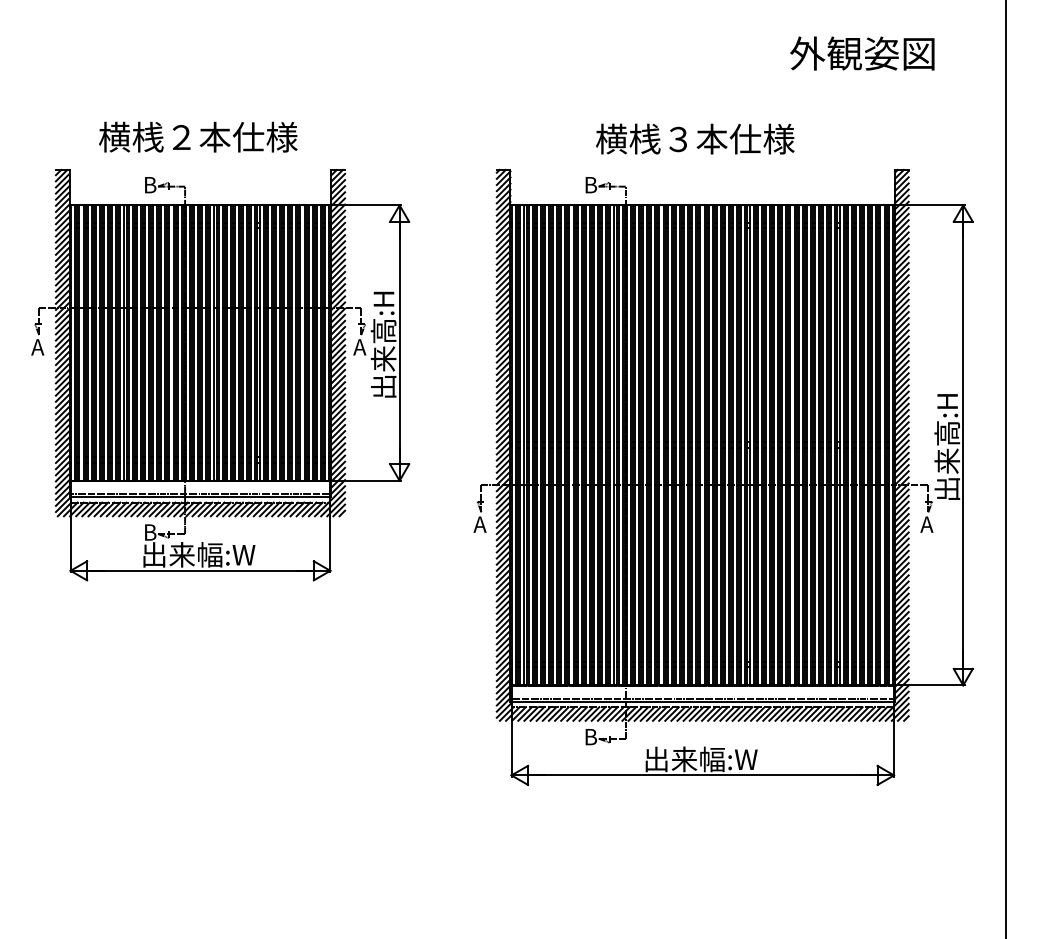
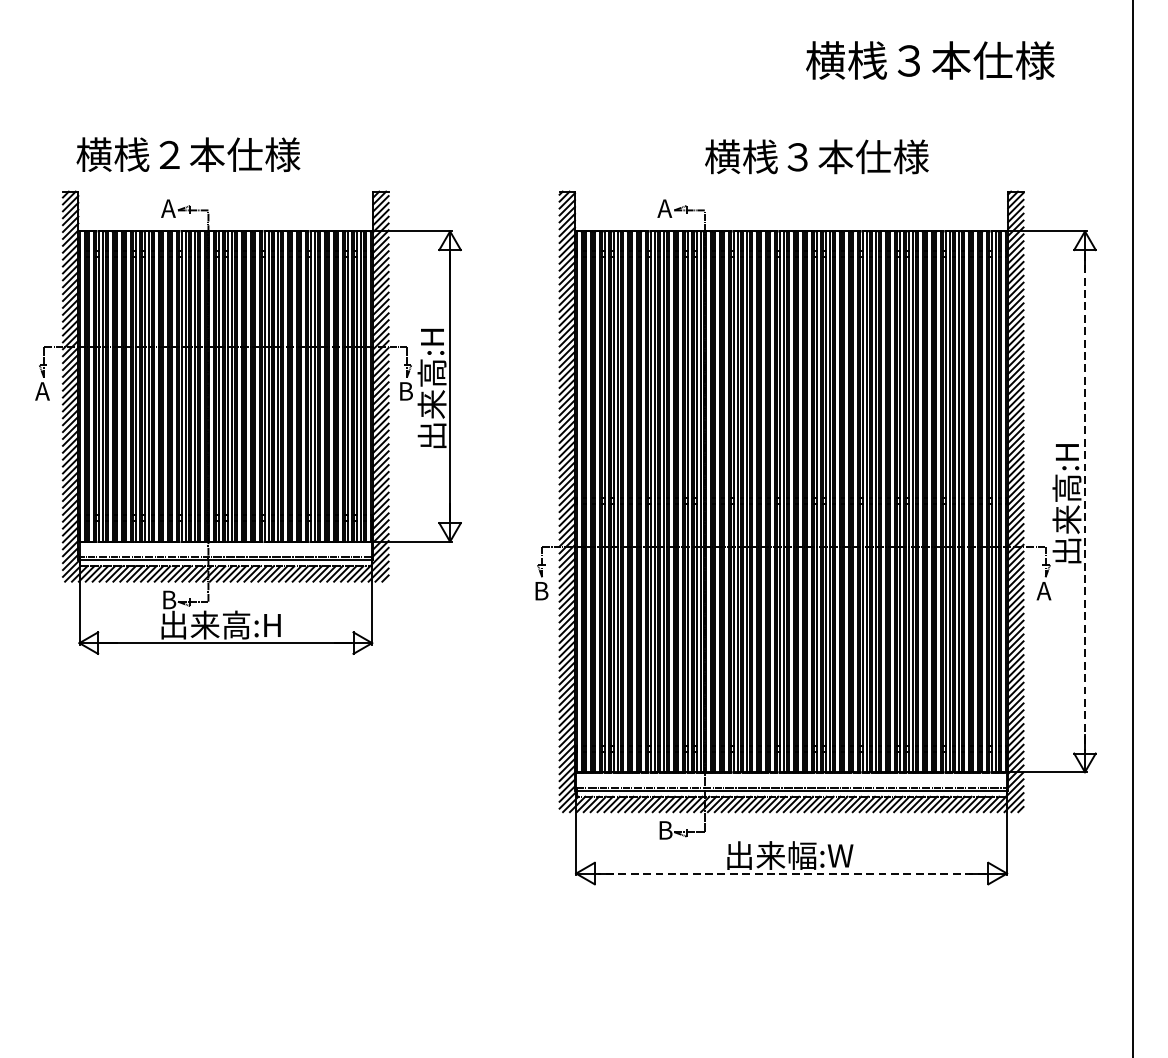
text: (825, 53) -> (929, 60), 外観姿図 -> 横桟３本仕様
text: (198, 136) -> (188, 153), moved
text: (695, 138) -> (817, 156), moved
text: (149, 185) -> (168, 209), B -> A
text: (590, 185) -> (665, 209), B -> A
text: (359, 347) -> (404, 391), A -> B
line: (963, 445) -> (1085, 501), solid -> dashed
text: (479, 524) -> (540, 590), A -> B
text: (226, 554) -> (255, 624), 出来幅:W -> 出来高:H
line: (702, 775) -> (791, 873), solid -> dashed

